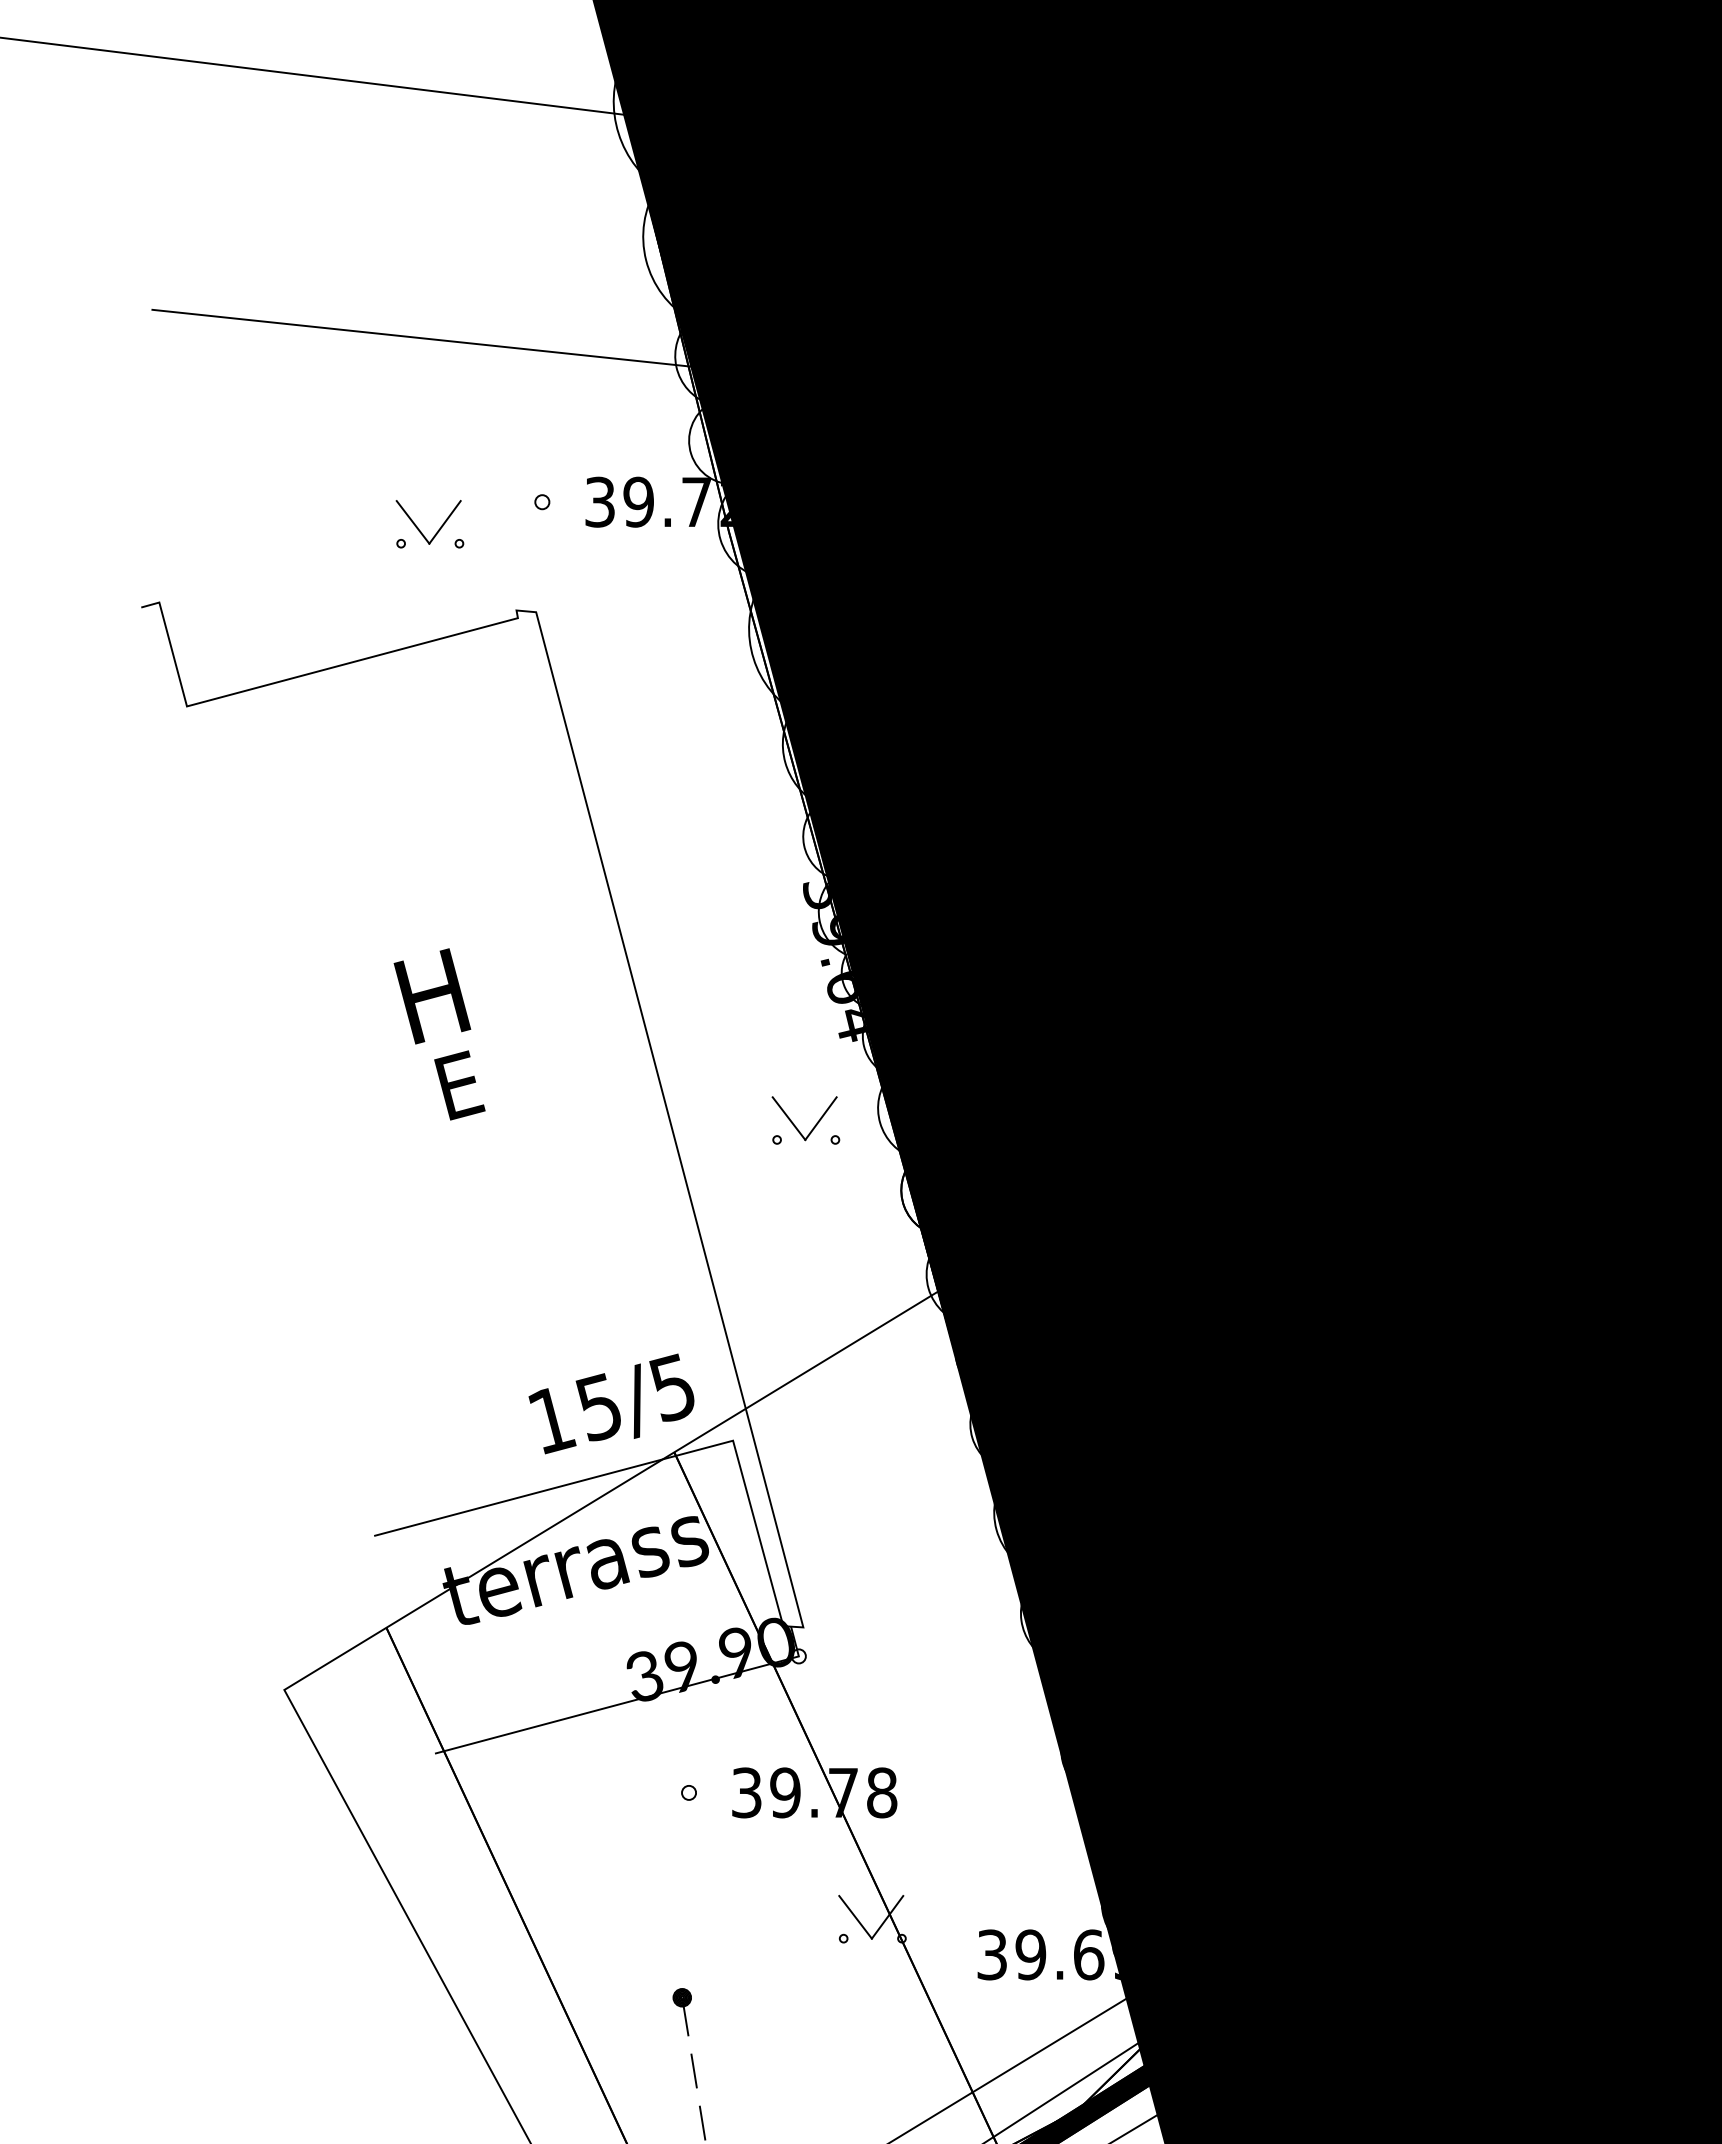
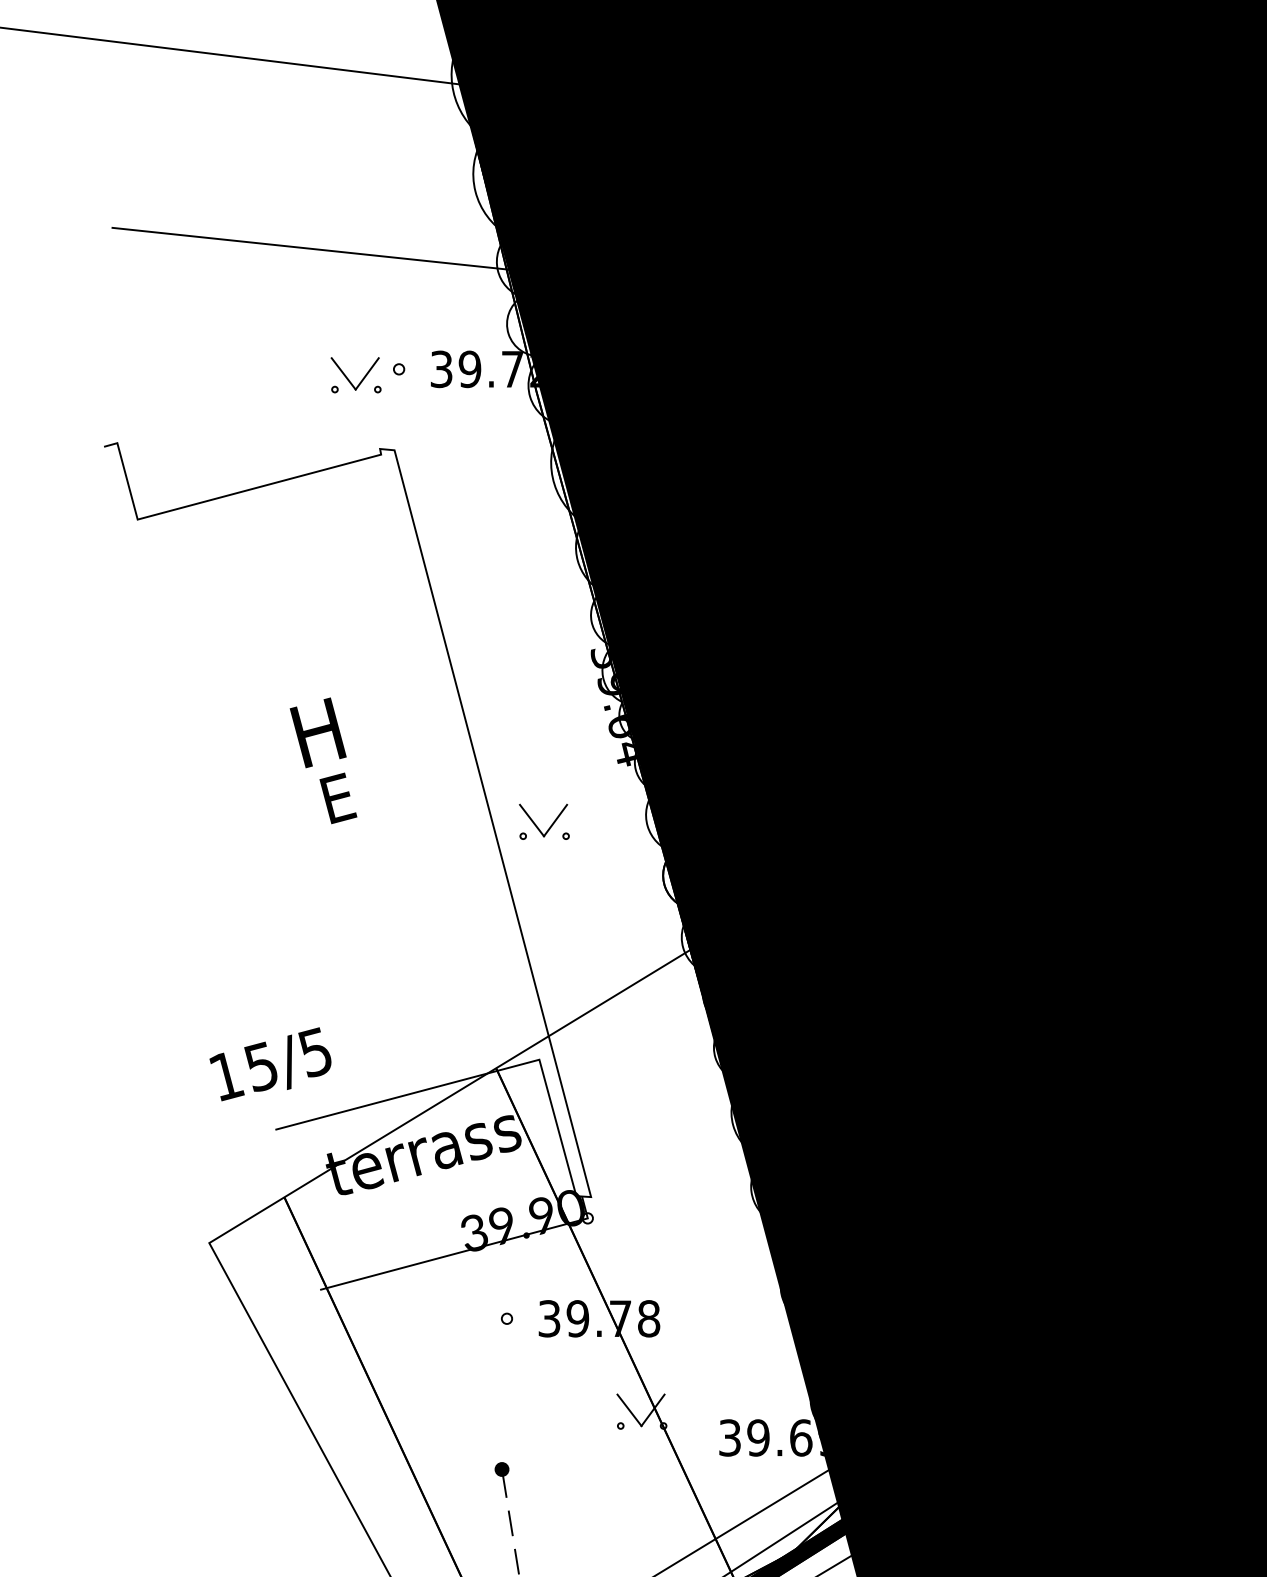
part: (437, 530) -> (361, 379), moved
part: (814, 1125) -> (550, 825), moved
text: (611, 1403) -> (270, 1063), moved

